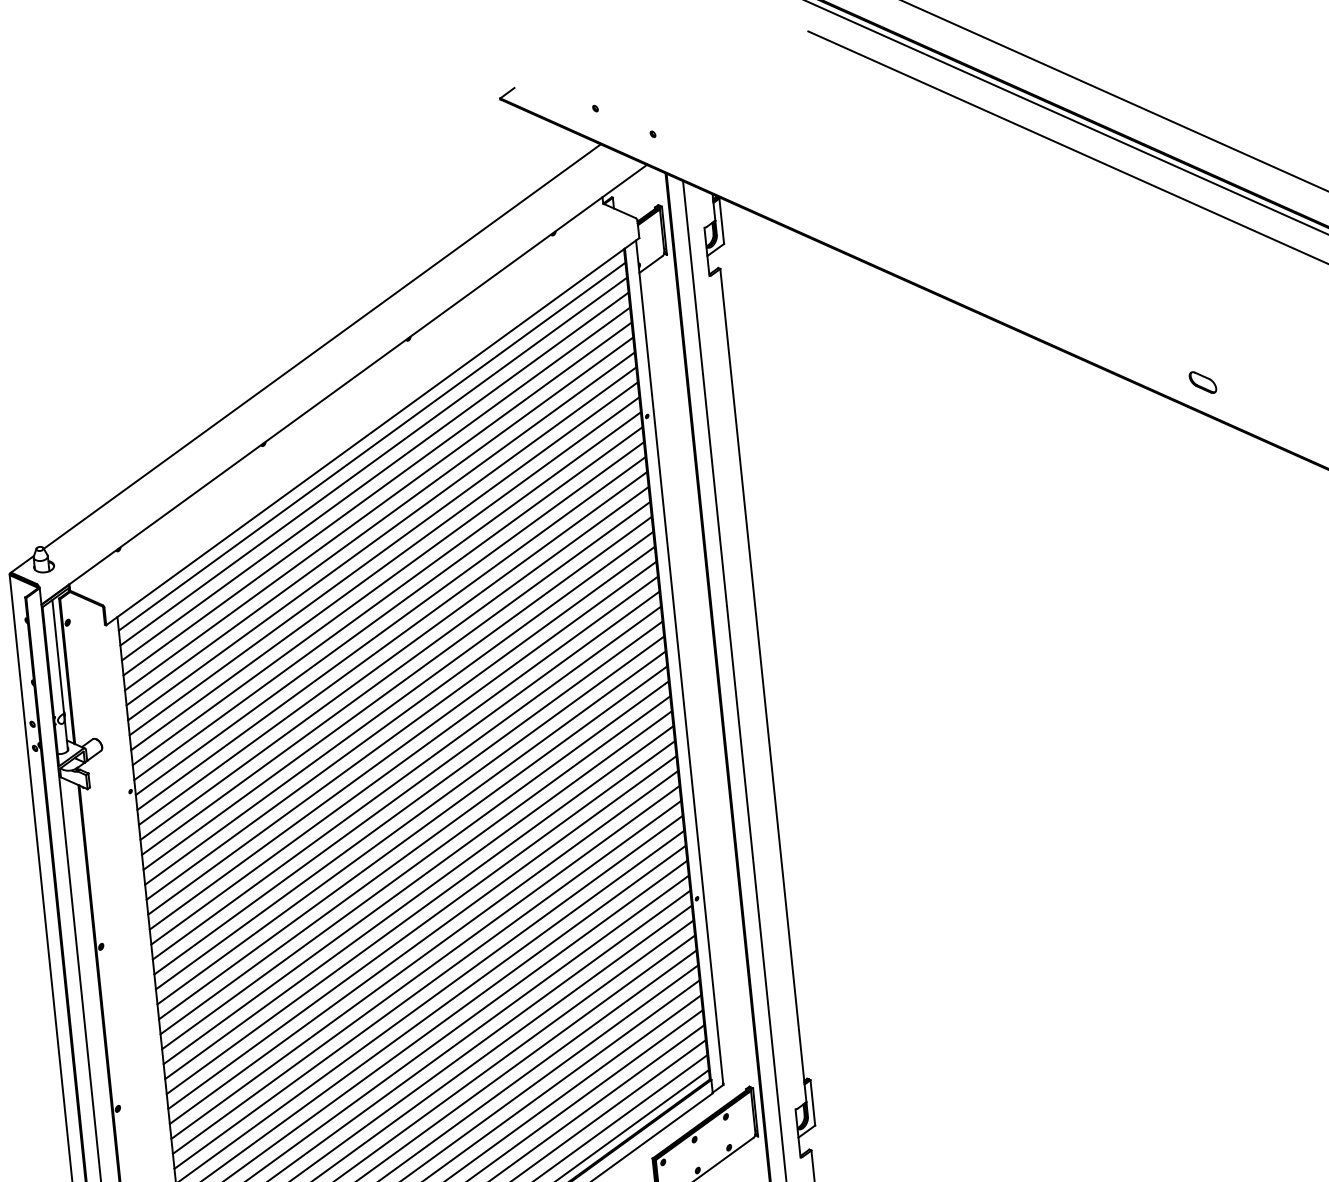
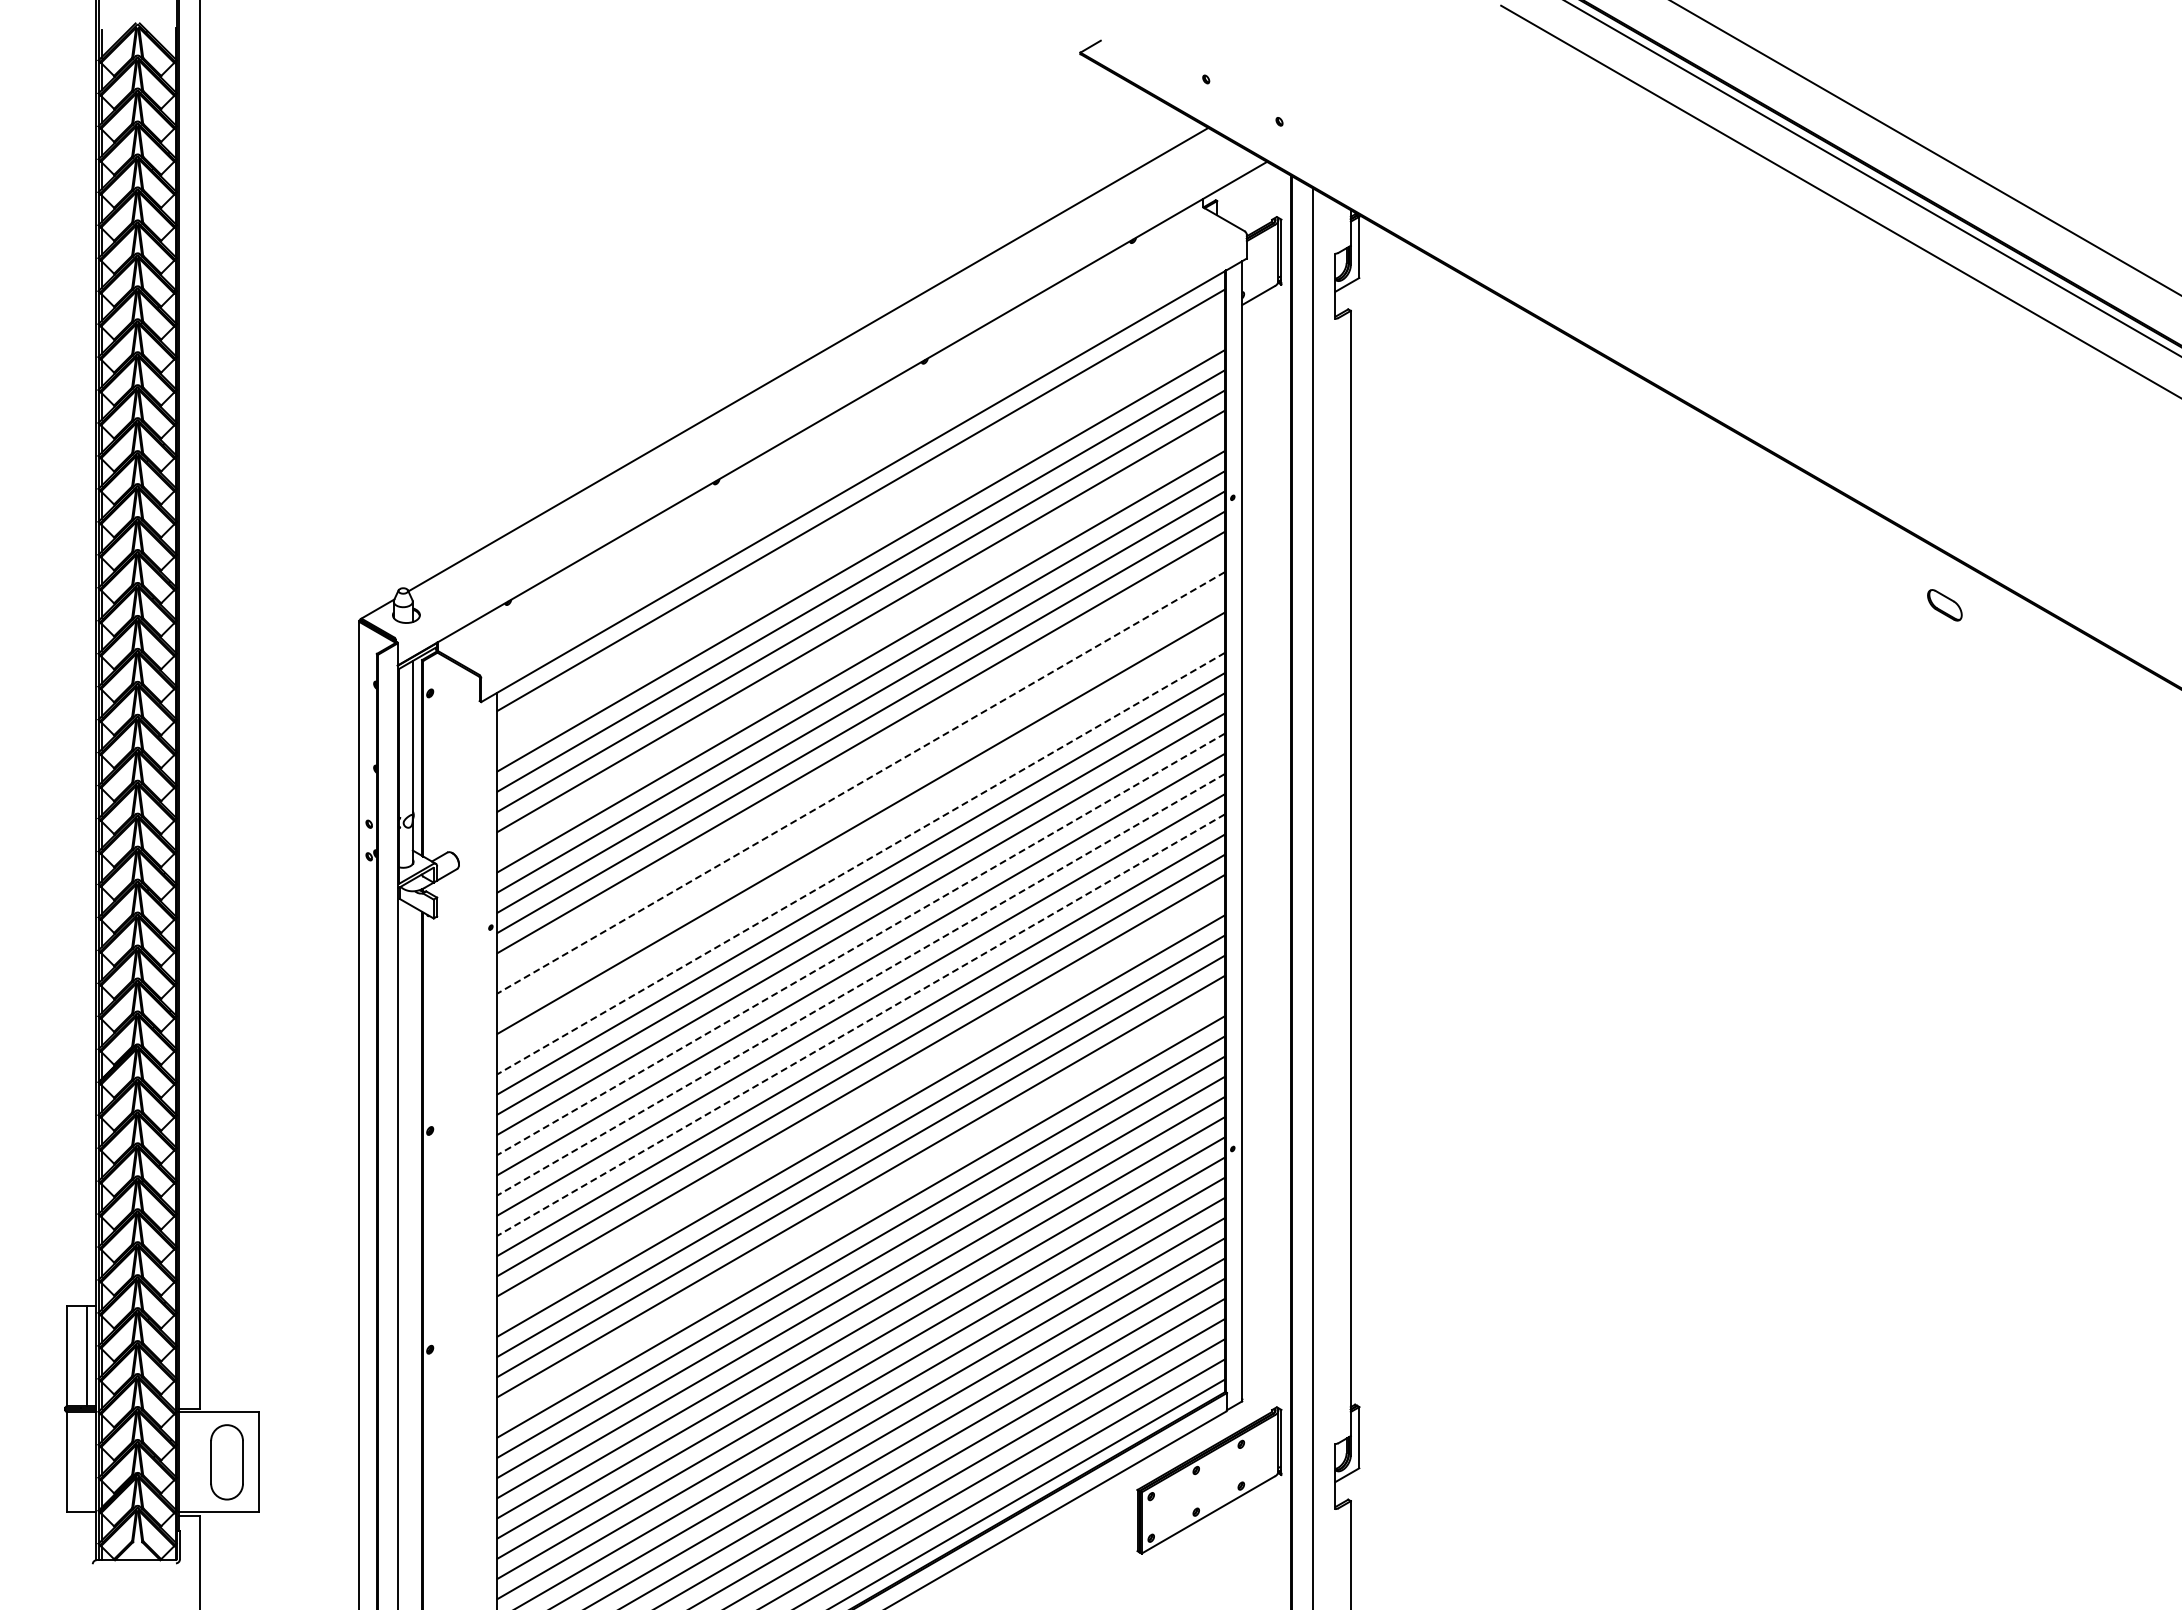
part: (1202, 382) -> (1944, 605), moved
line: (373, 461) -> (860, 520), removed
line: (374, 476) -> (860, 540), removed
line: (382, 551) -> (860, 641), removed
line: (391, 640) -> (860, 762), removed
line: (393, 656) -> (860, 783), solid -> dashed
line: (394, 670) -> (860, 802), removed
line: (397, 700) -> (860, 843), removed
line: (399, 715) -> (860, 863), solid -> dashed
line: (405, 775) -> (860, 944), solid -> dashed
line: (408, 805) -> (860, 984), solid -> dashed
line: (411, 835) -> (860, 1025), solid -> dashed
line: (417, 895) -> (860, 1105), removed
line: (425, 969) -> (860, 1206), removed

